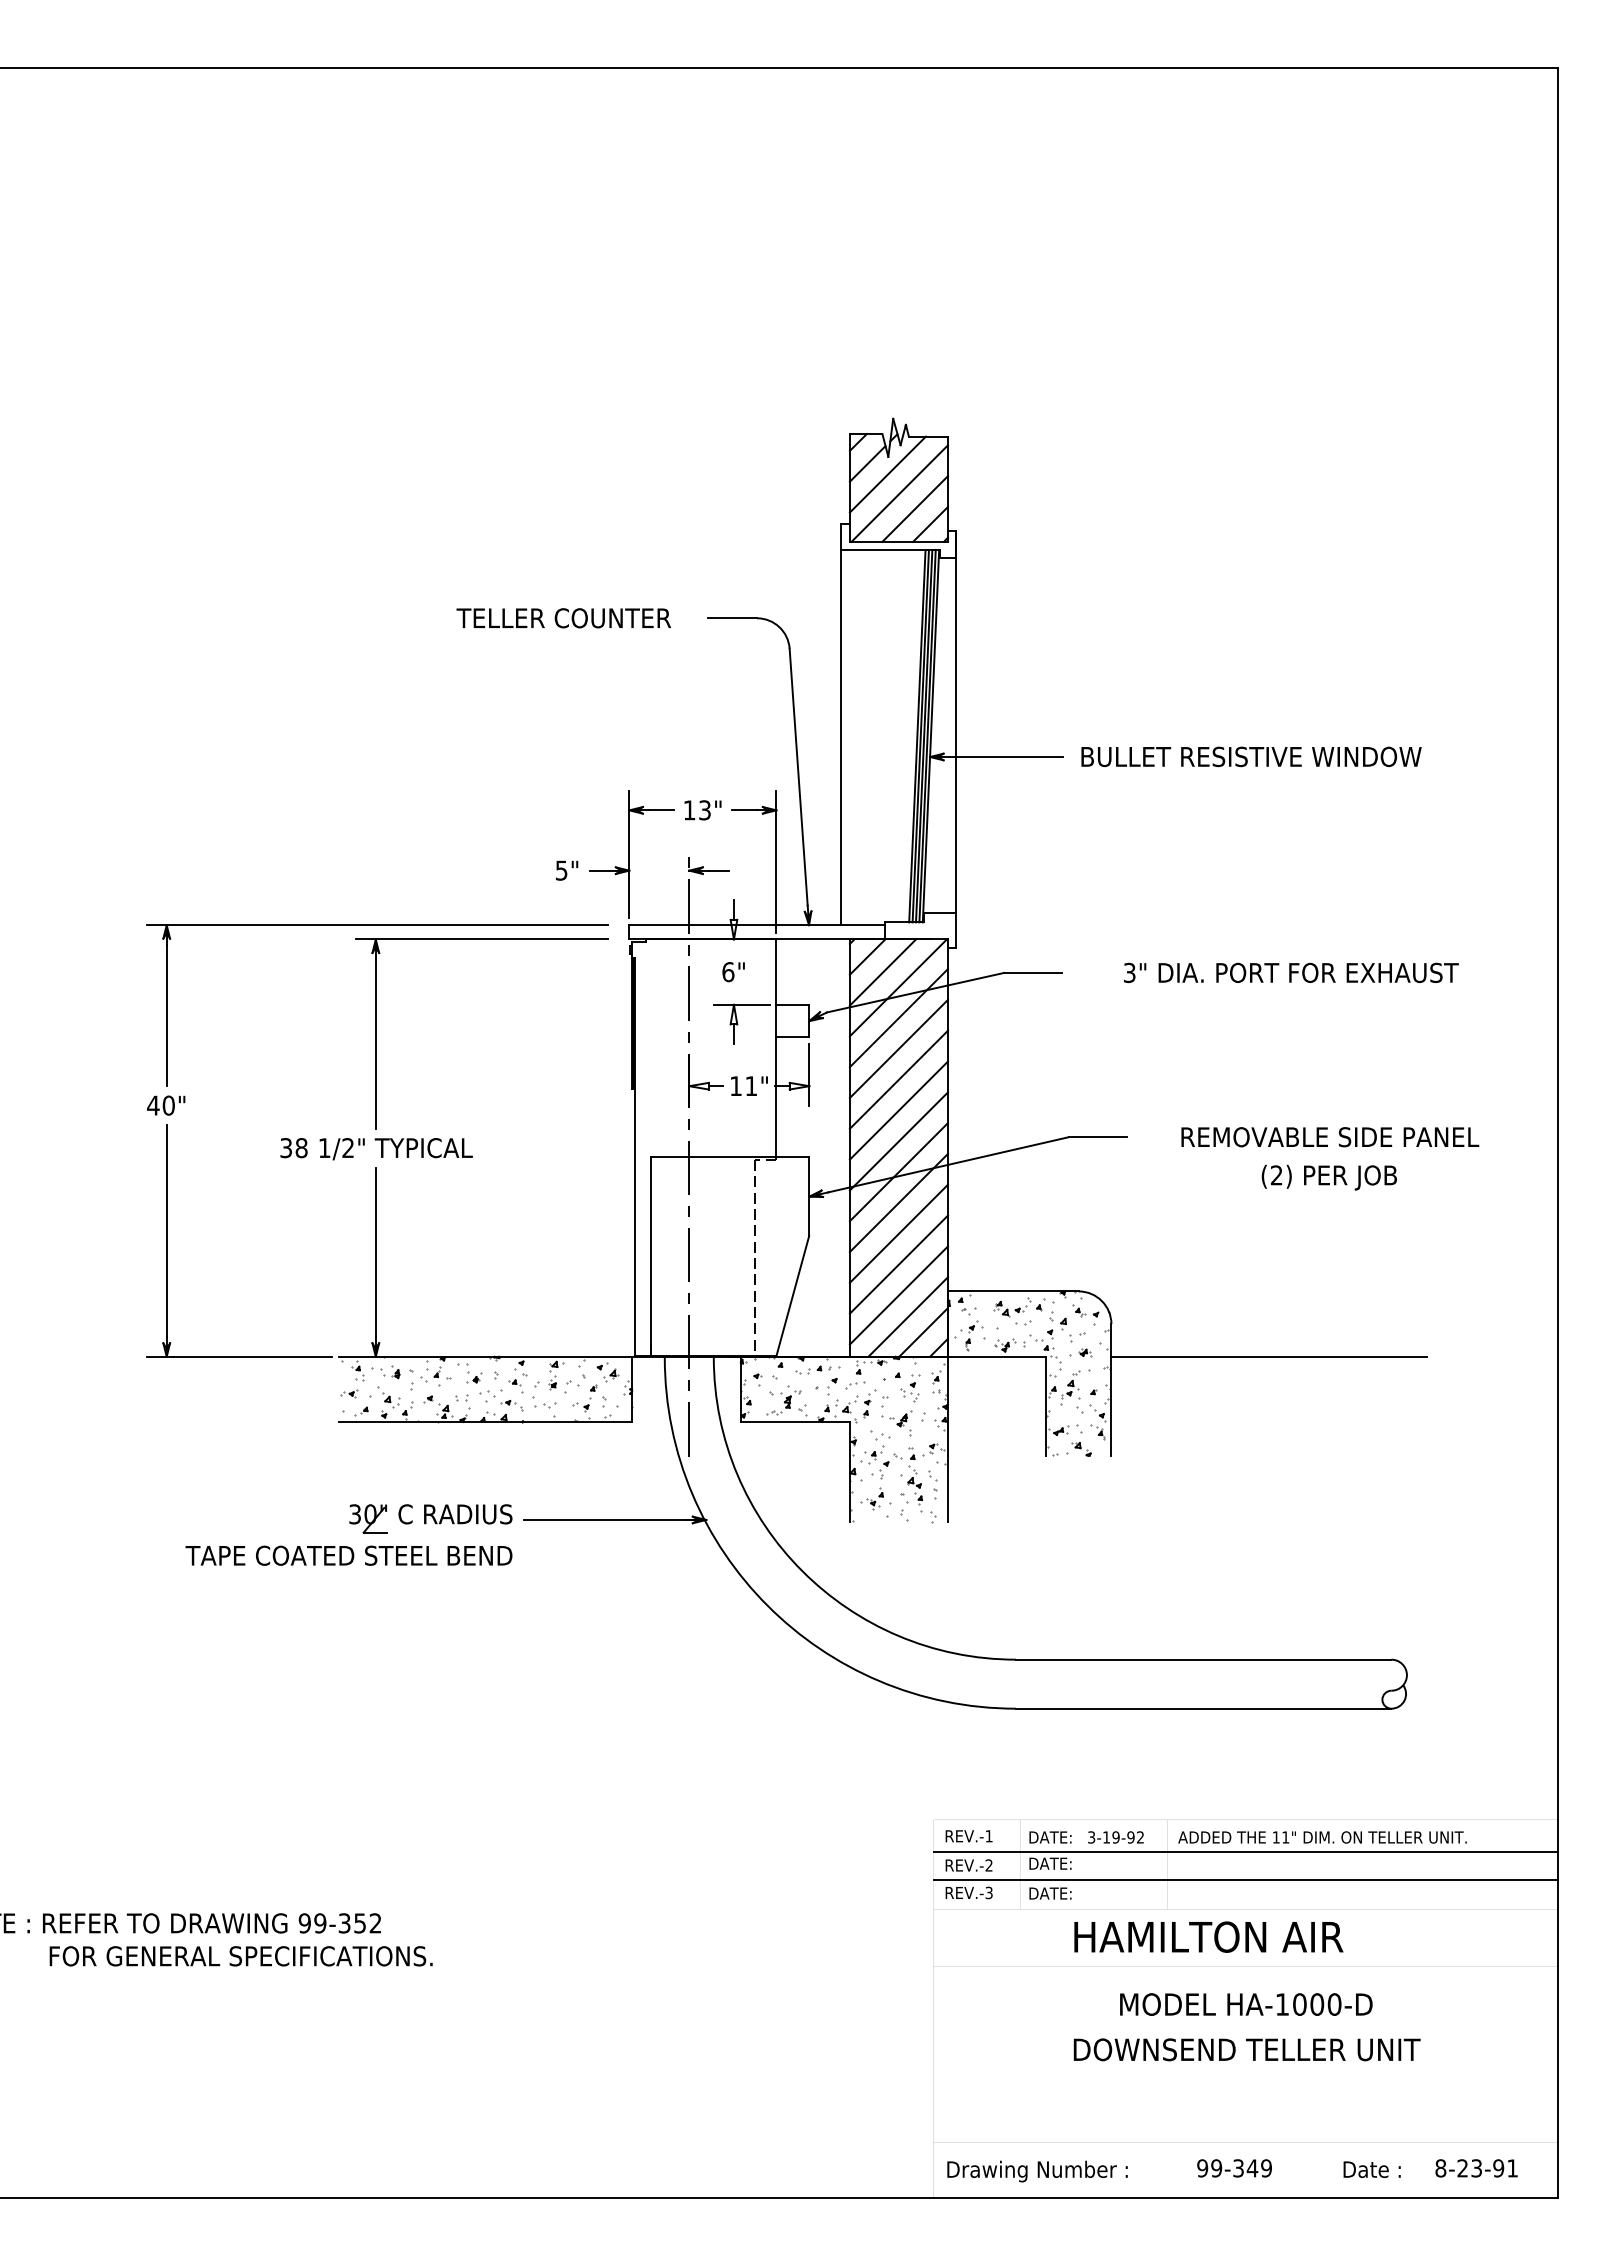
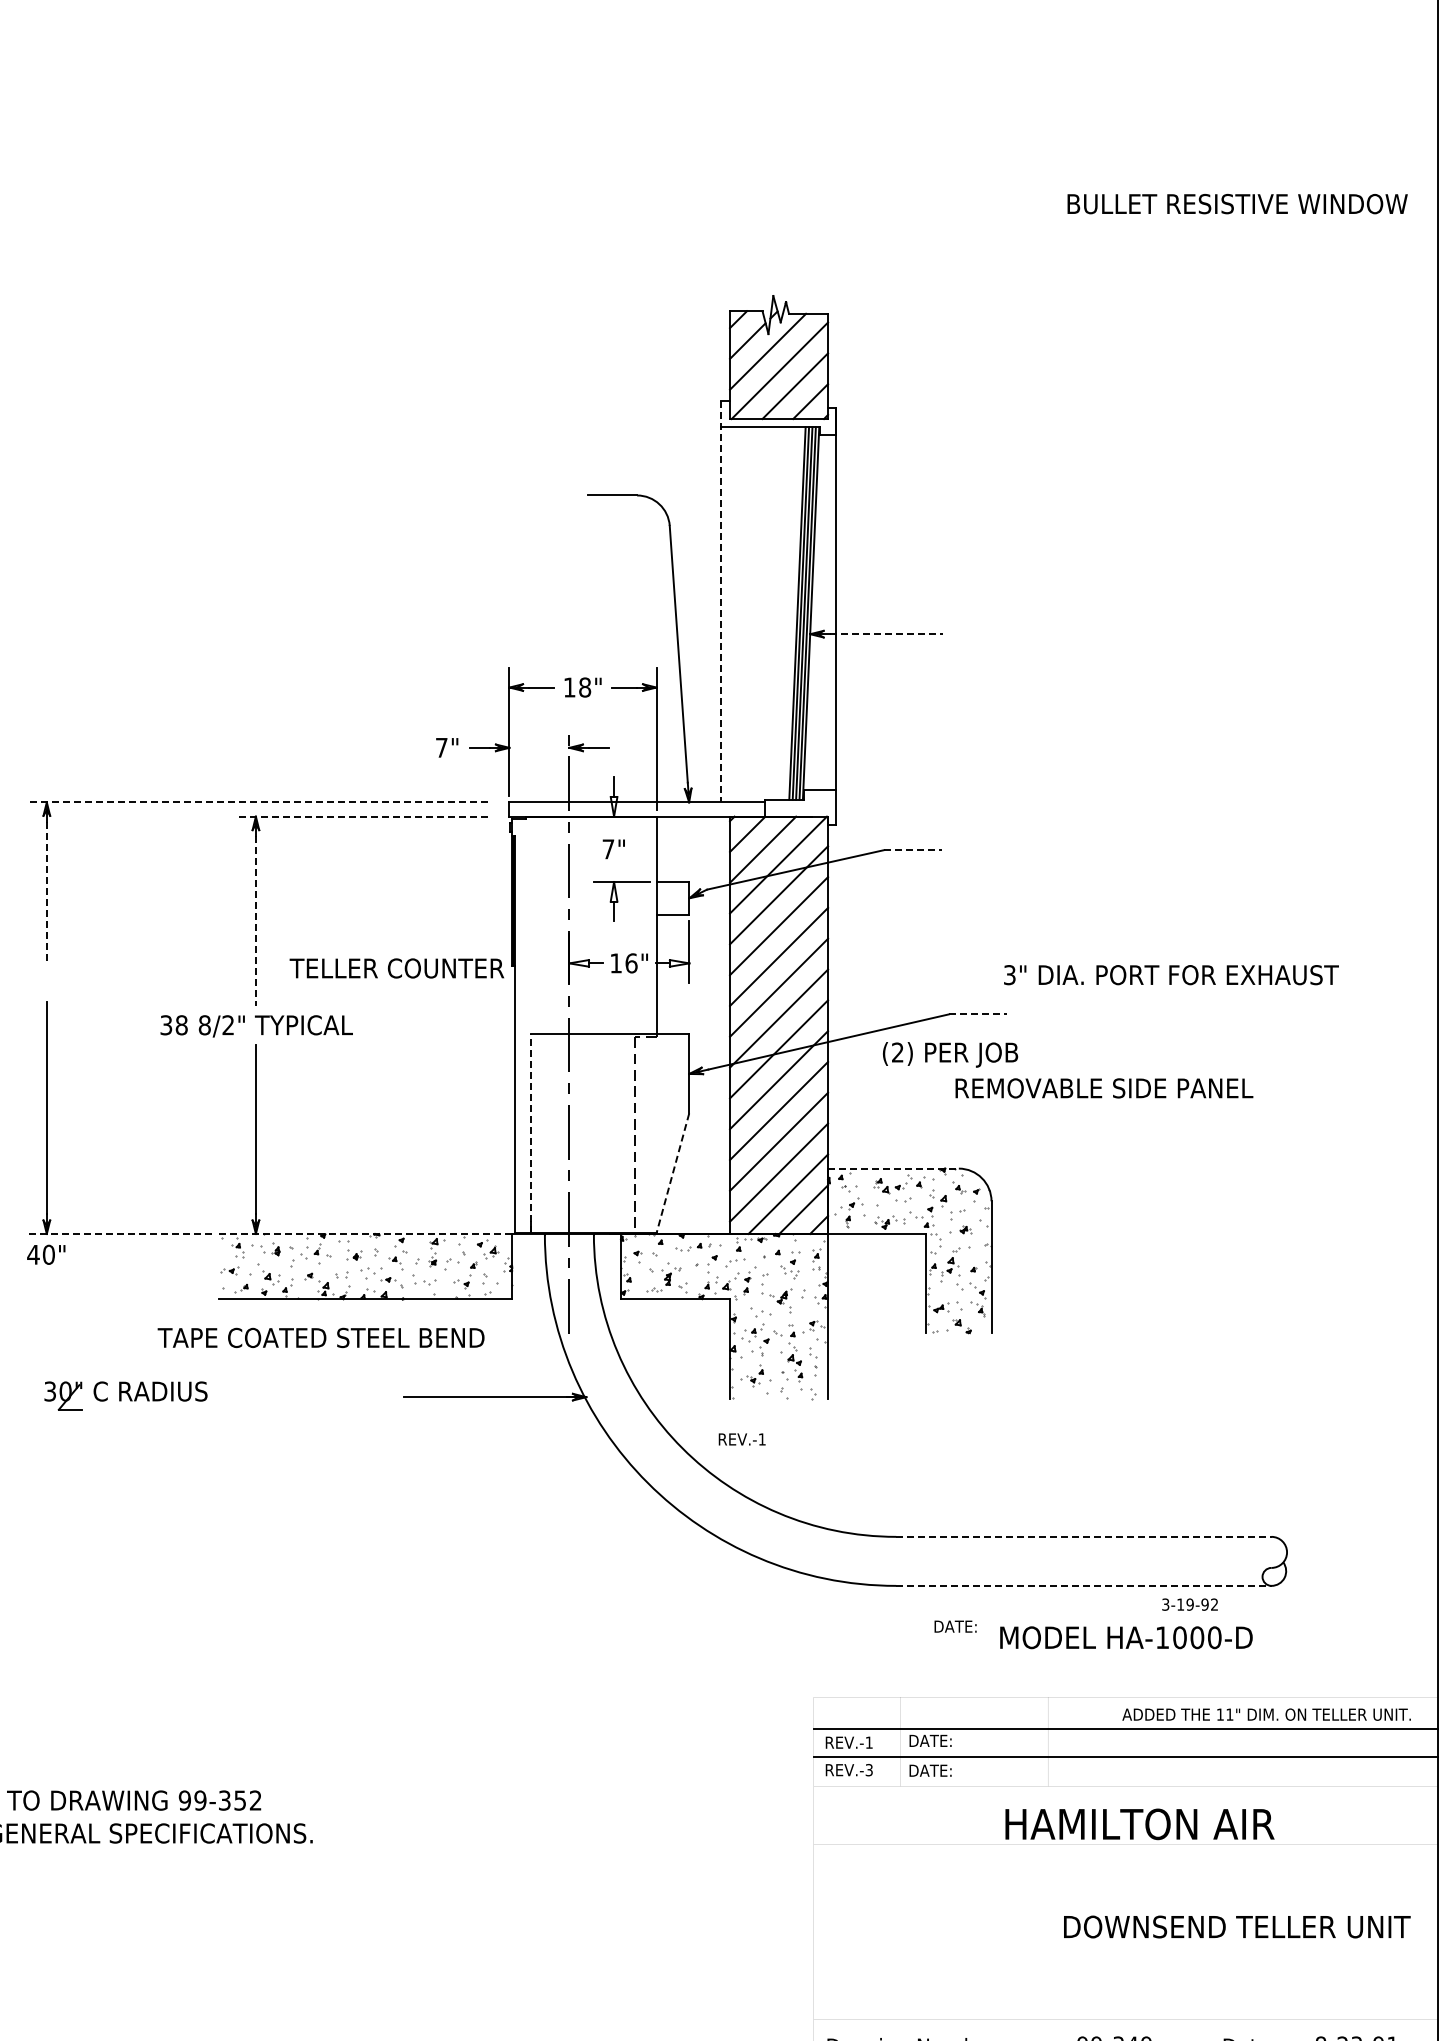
text: (563, 618) -> (396, 968), moved
line: (841, 724) -> (721, 601), solid -> dashed
text: (1251, 756) -> (1237, 203), moved
line: (1006, 757) -> (886, 634), solid -> dashed
text: (704, 810) -> (584, 687), 13" -> 18"
text: (561, 870) -> (441, 747), 5" -> 7"
line: (377, 925) -> (257, 802), solid -> dashed
line: (482, 939) -> (362, 816), solid -> dashed
text: (728, 972) -> (608, 849), 6" -> 7"
line: (1032, 972) -> (912, 849), solid -> dashed
text: (1291, 972) -> (1171, 974), moved
line: (166, 1015) -> (46, 892), solid -> dashed
line: (375, 1043) -> (255, 920), solid -> dashed
text: (751, 1086) -> (631, 963), 11" -> 16"
text: (166, 1105) -> (46, 1254), moved
line: (1097, 1137) -> (977, 1014), solid -> dashed
text: (1330, 1137) -> (1104, 1088), moved
text: (324, 1148) -> (204, 1025), 1/2" -> 8/2"
text: (1328, 1177) -> (949, 1054), moved
line: (651, 1256) -> (531, 1133), solid -> dashed
line: (1013, 1291) -> (893, 1168), solid -> dashed
line: (792, 1296) -> (672, 1173), solid -> dashed
line: (239, 1356) -> (119, 1233), solid -> dashed
line: (485, 1356) -> (365, 1233), solid -> dashed
line: (1268, 1356) -> (1148, 1233), removed
part: (430, 1518) -> (125, 1395), moved
text: (348, 1555) -> (320, 1337), moved
line: (1203, 1659) -> (1083, 1536), solid -> dashed
line: (1203, 1708) -> (1083, 1585), solid -> dashed
text: (968, 1836) -> (741, 1439), moved
text: (1050, 1837) -> (955, 1626), moved
text: (1115, 1837) -> (1189, 1604), moved
text: (1322, 1837) -> (1266, 1714), moved
text: (988, 1865) -> (868, 1742), REV.-2 -> REV.-1
text: (1208, 1936) -> (1139, 1823), moved
text: (1246, 2004) -> (1126, 1637), moved
text: (1246, 2049) -> (1236, 1926), moved

